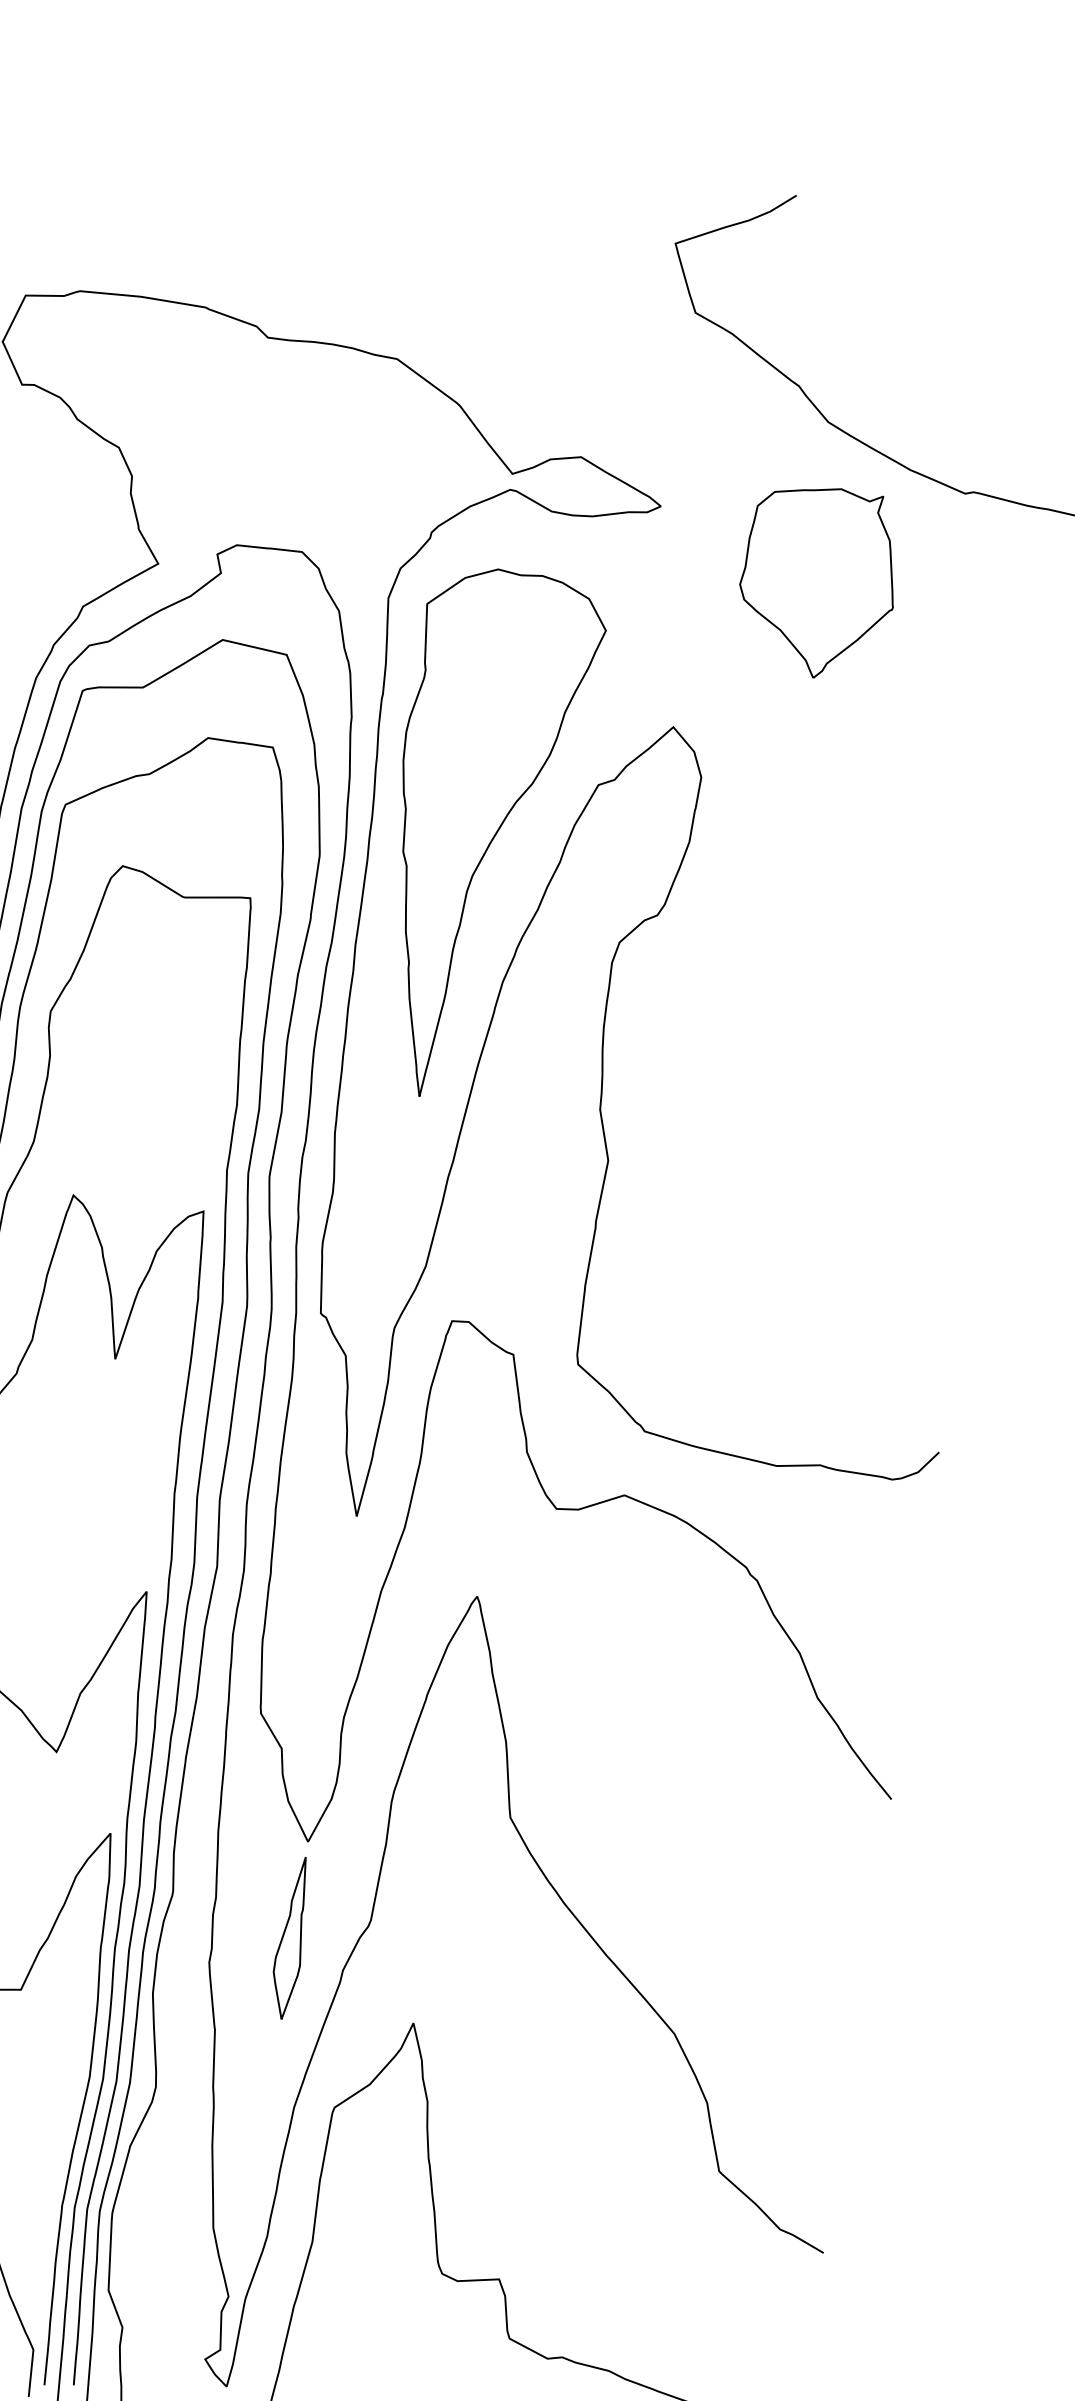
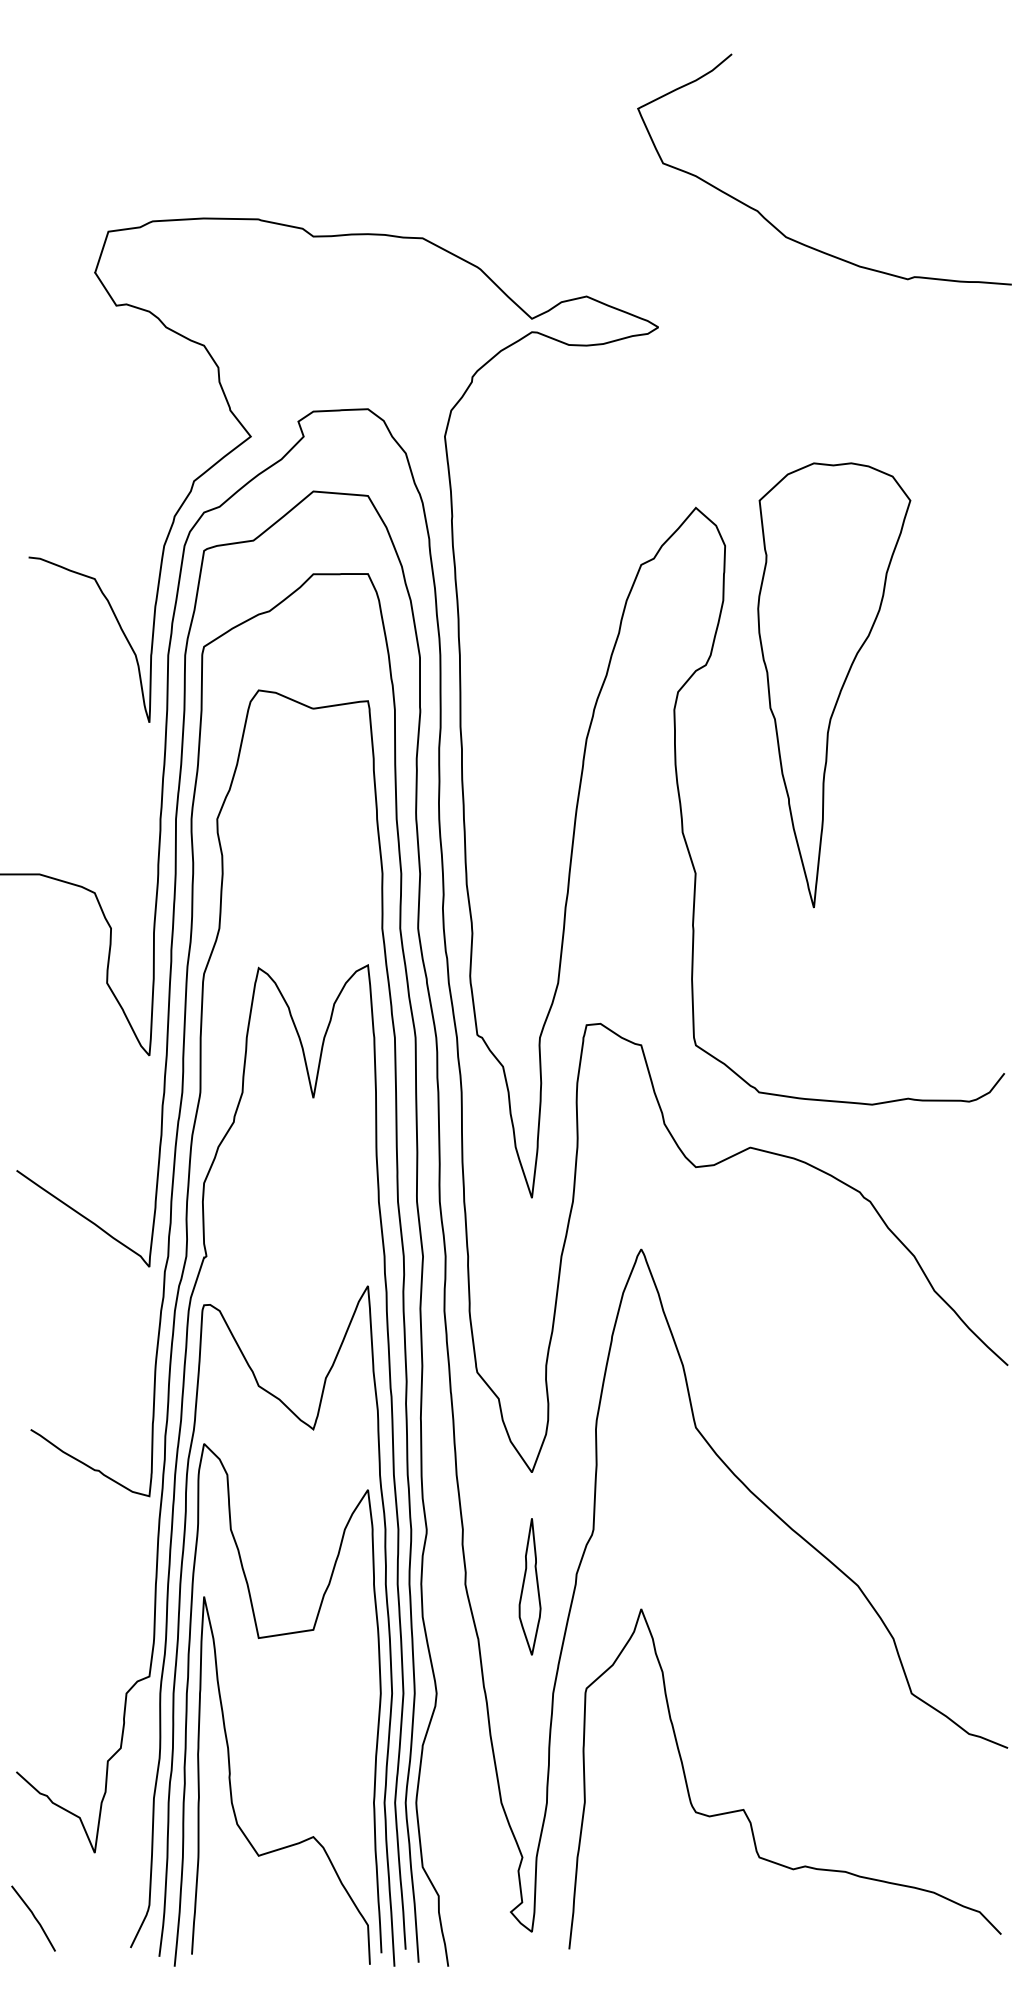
part: (818, 582) -> (797, 370), removed
part: (483, 836) -> (834, 685), moved
part: (290, 1937) -> (529, 1586), moved

